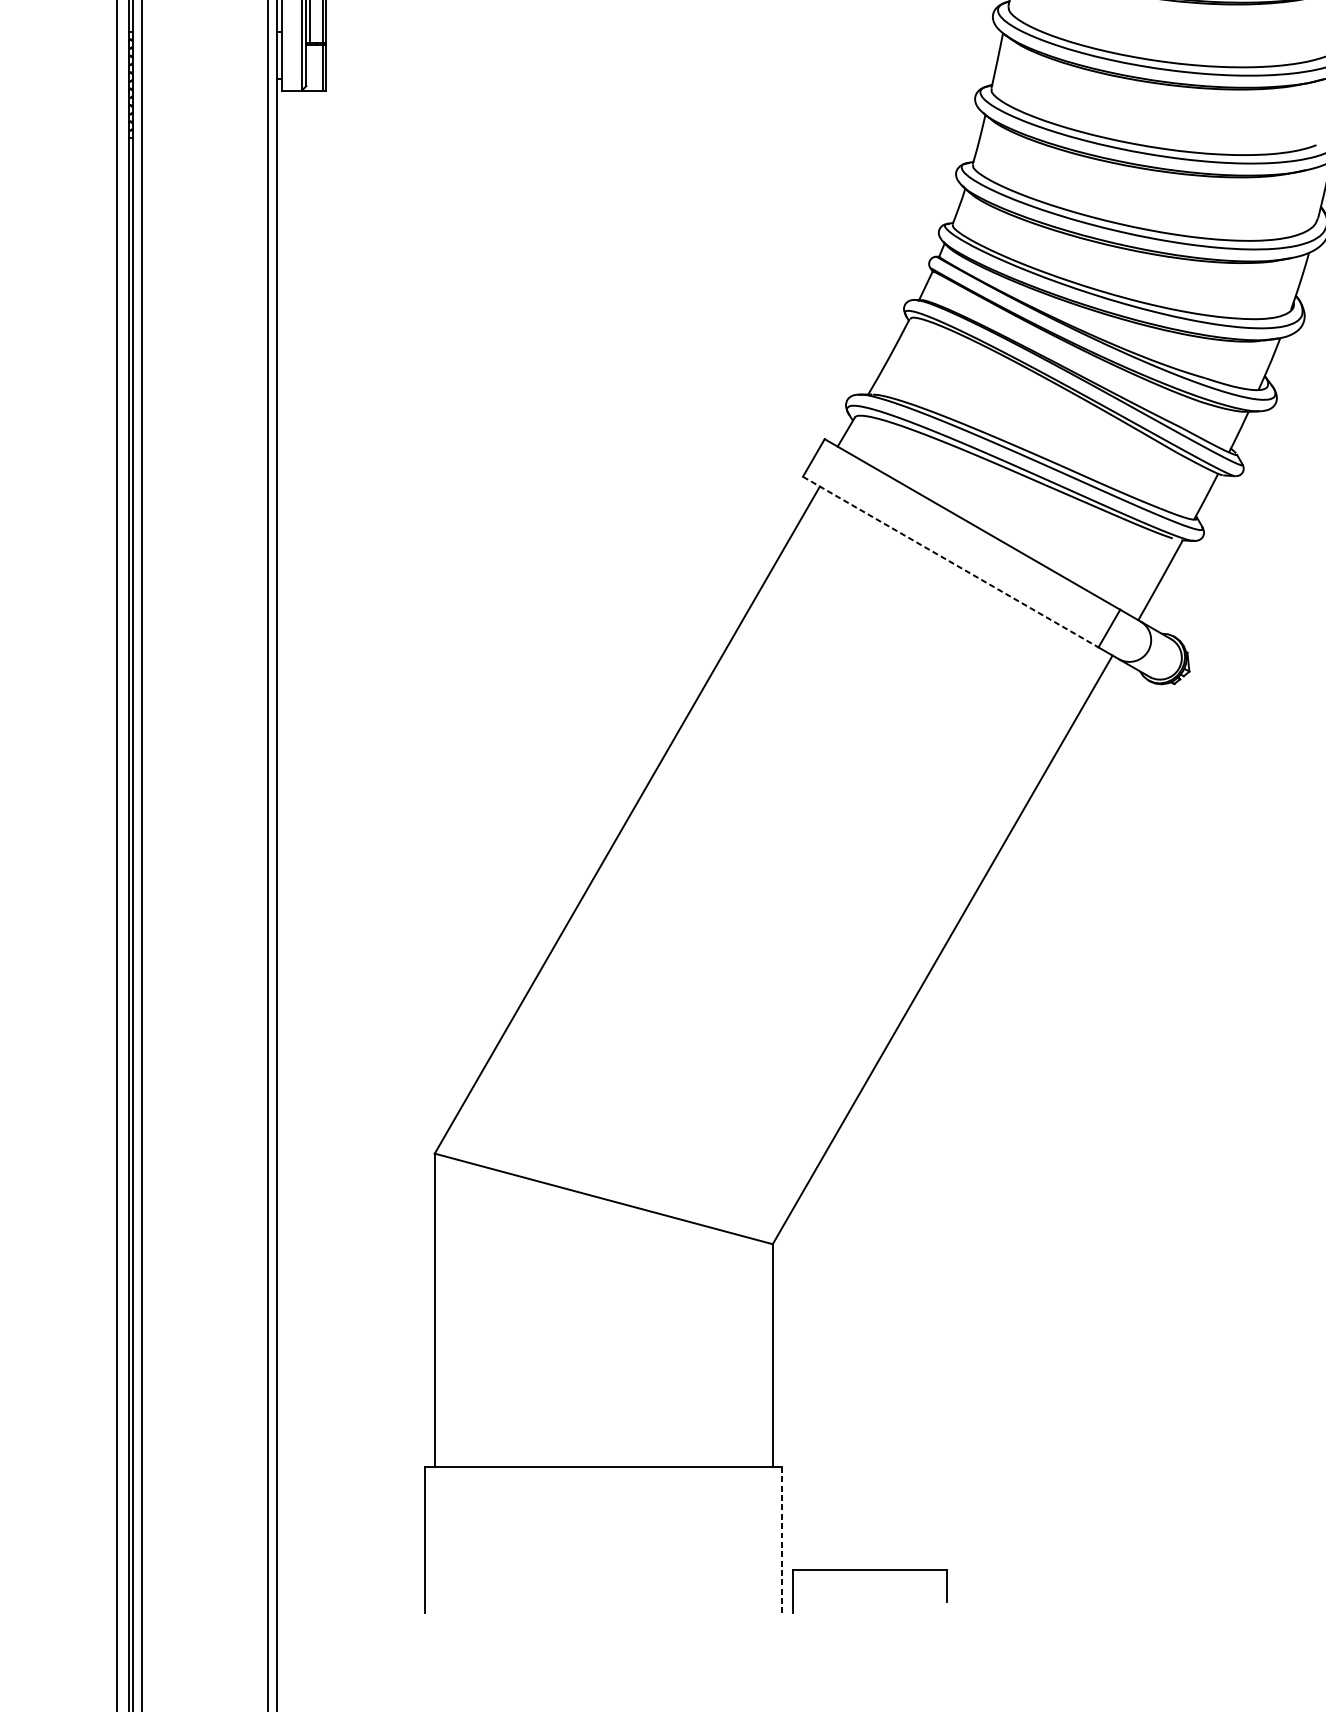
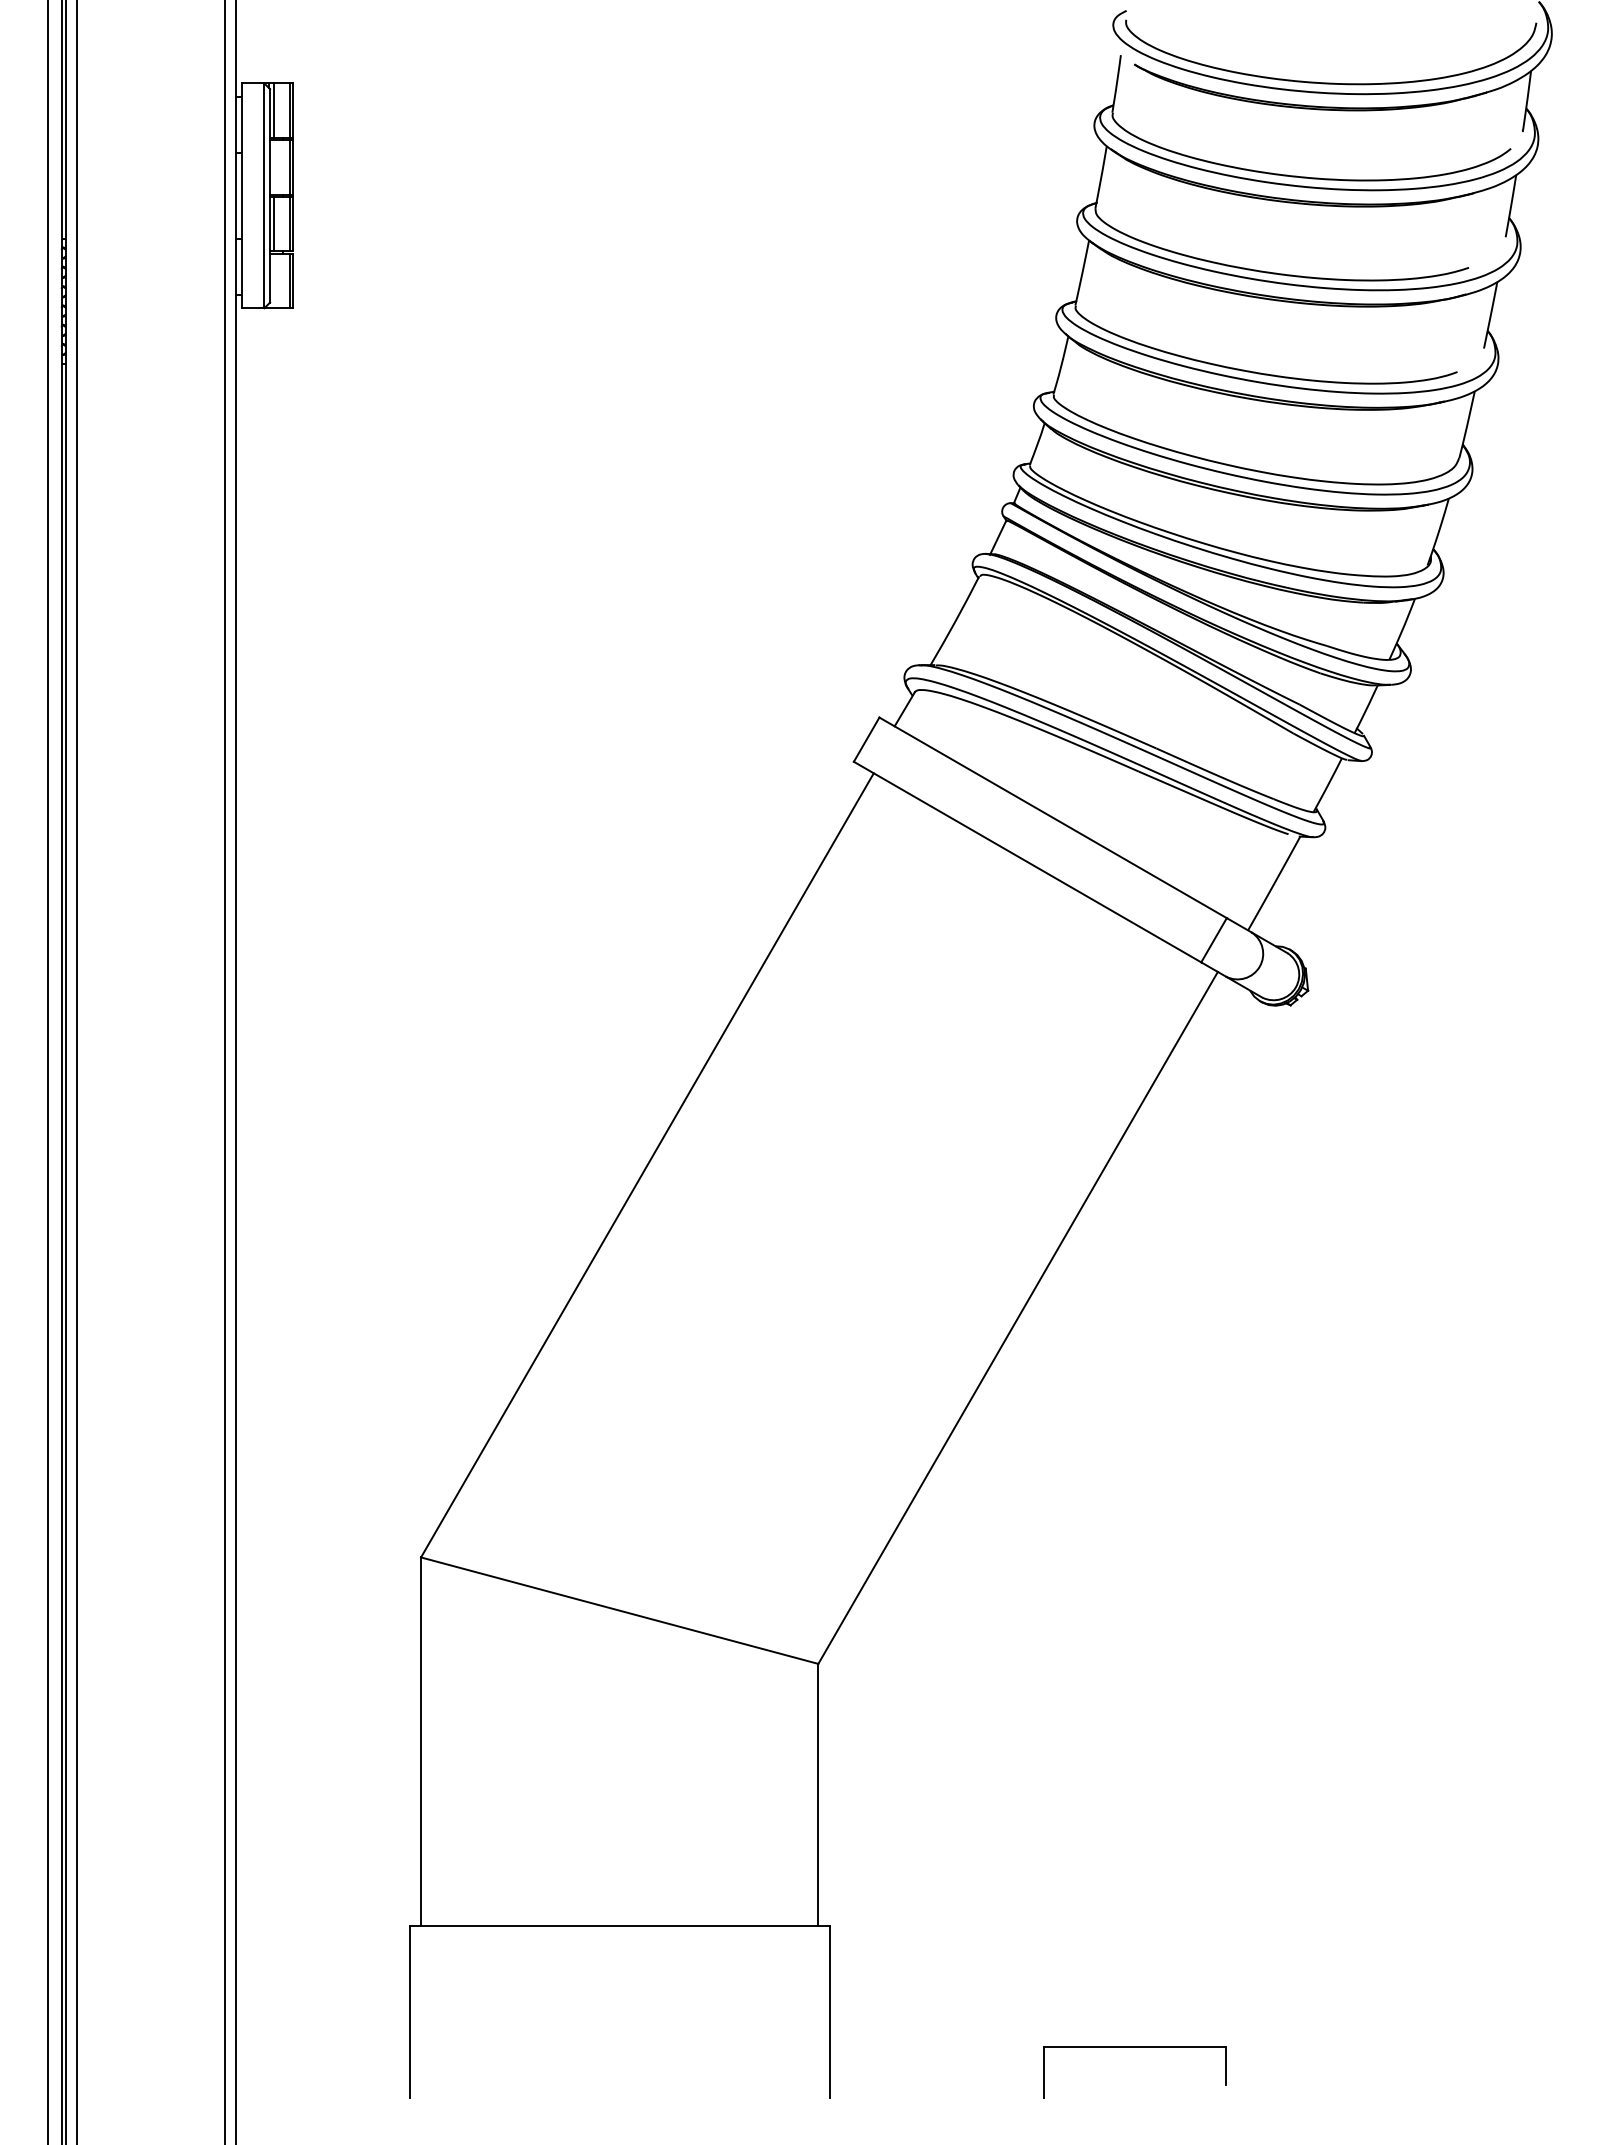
line: (950, 562) -> (1027, 862), dashed -> solid
line: (782, 1539) -> (829, 2011), dashed -> solid
part: (869, 1570) -> (1134, 2047), moved

